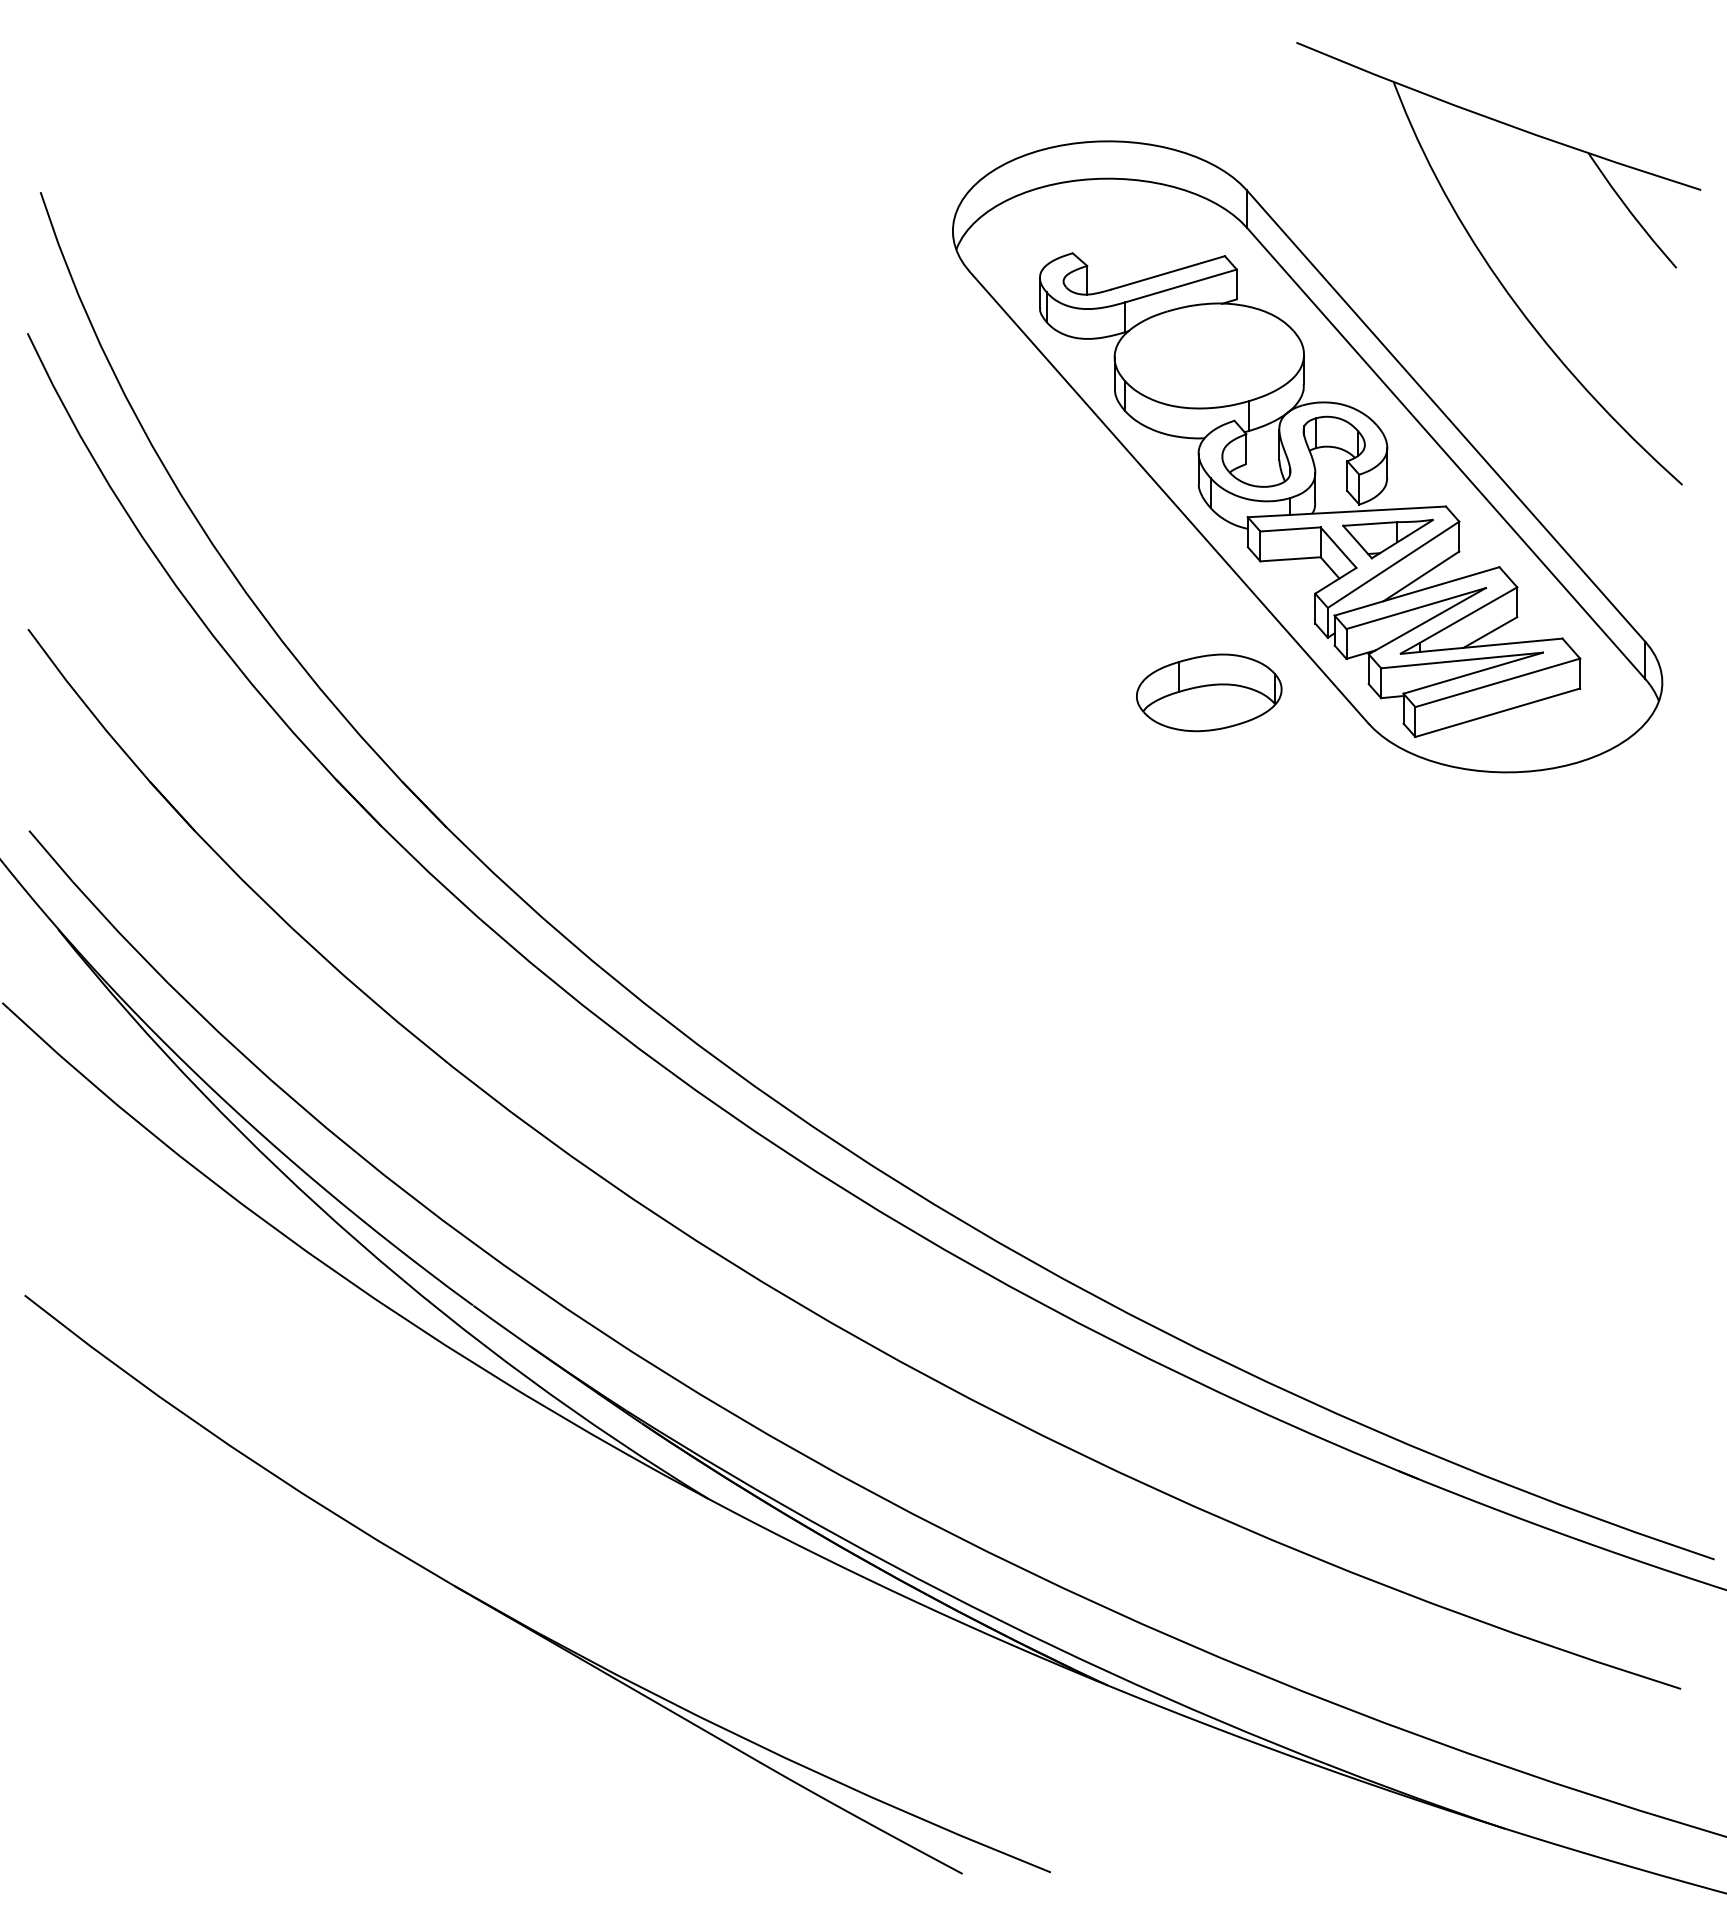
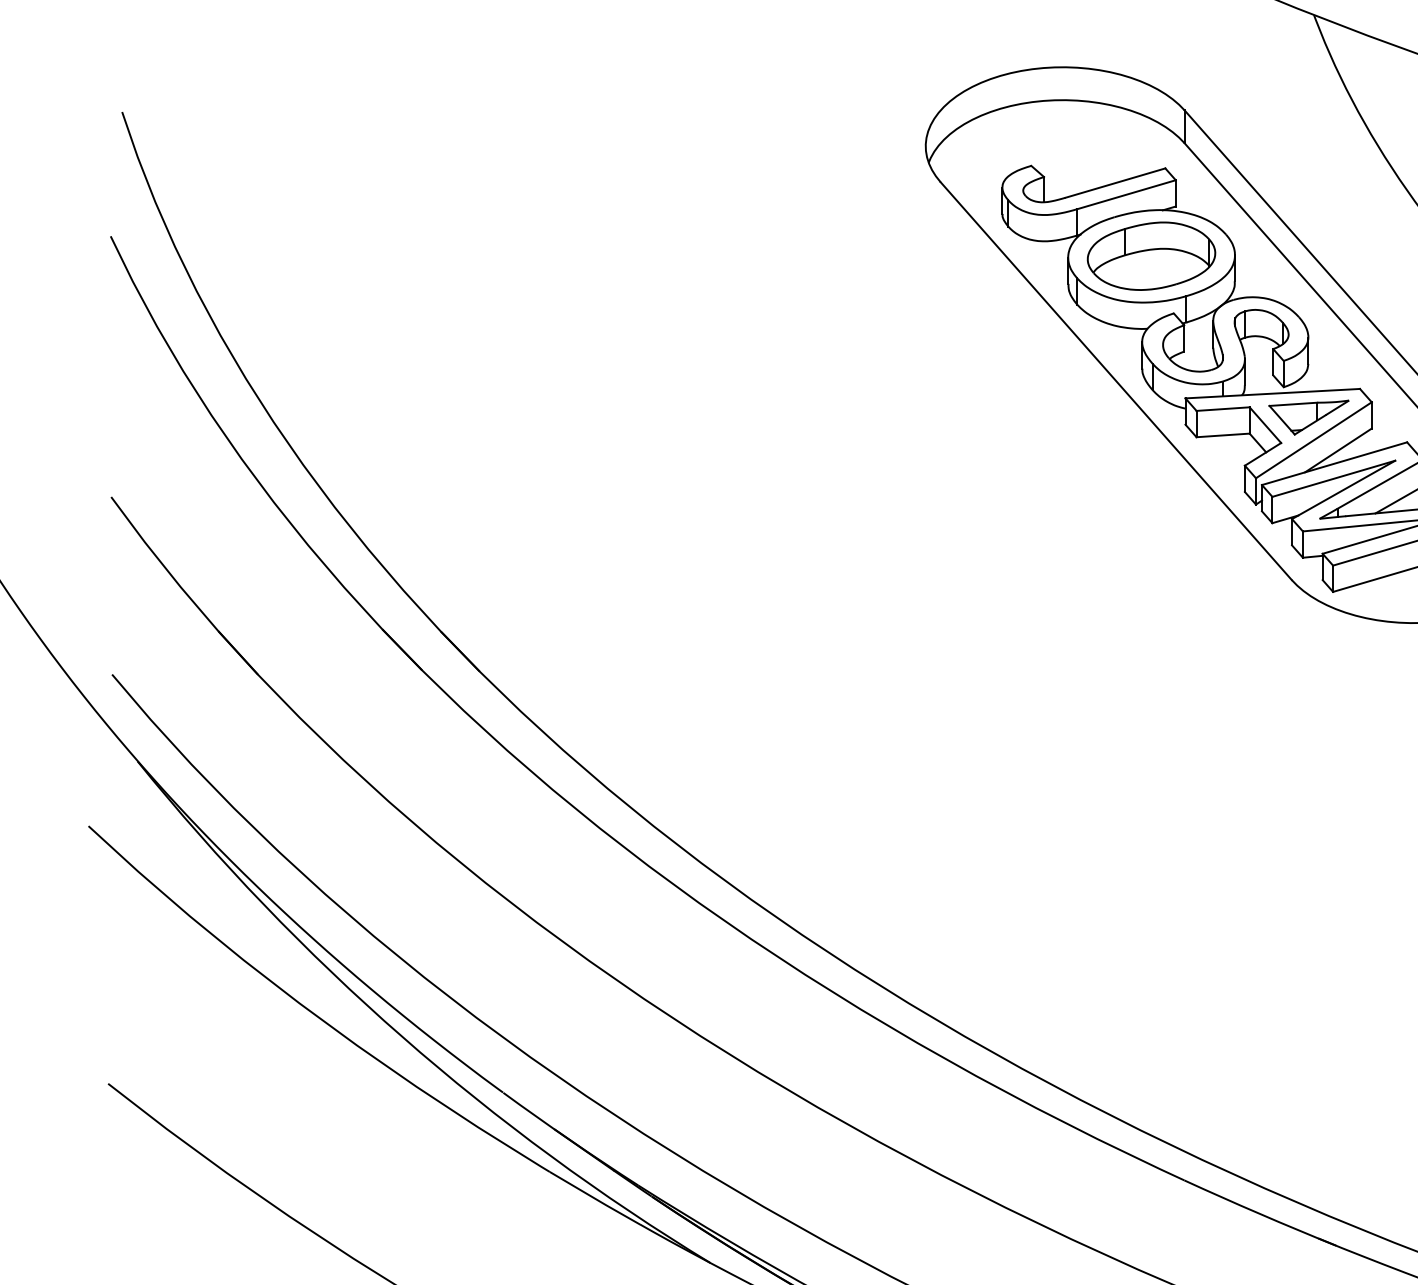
part: (1209, 692) -> (1151, 255), moved

